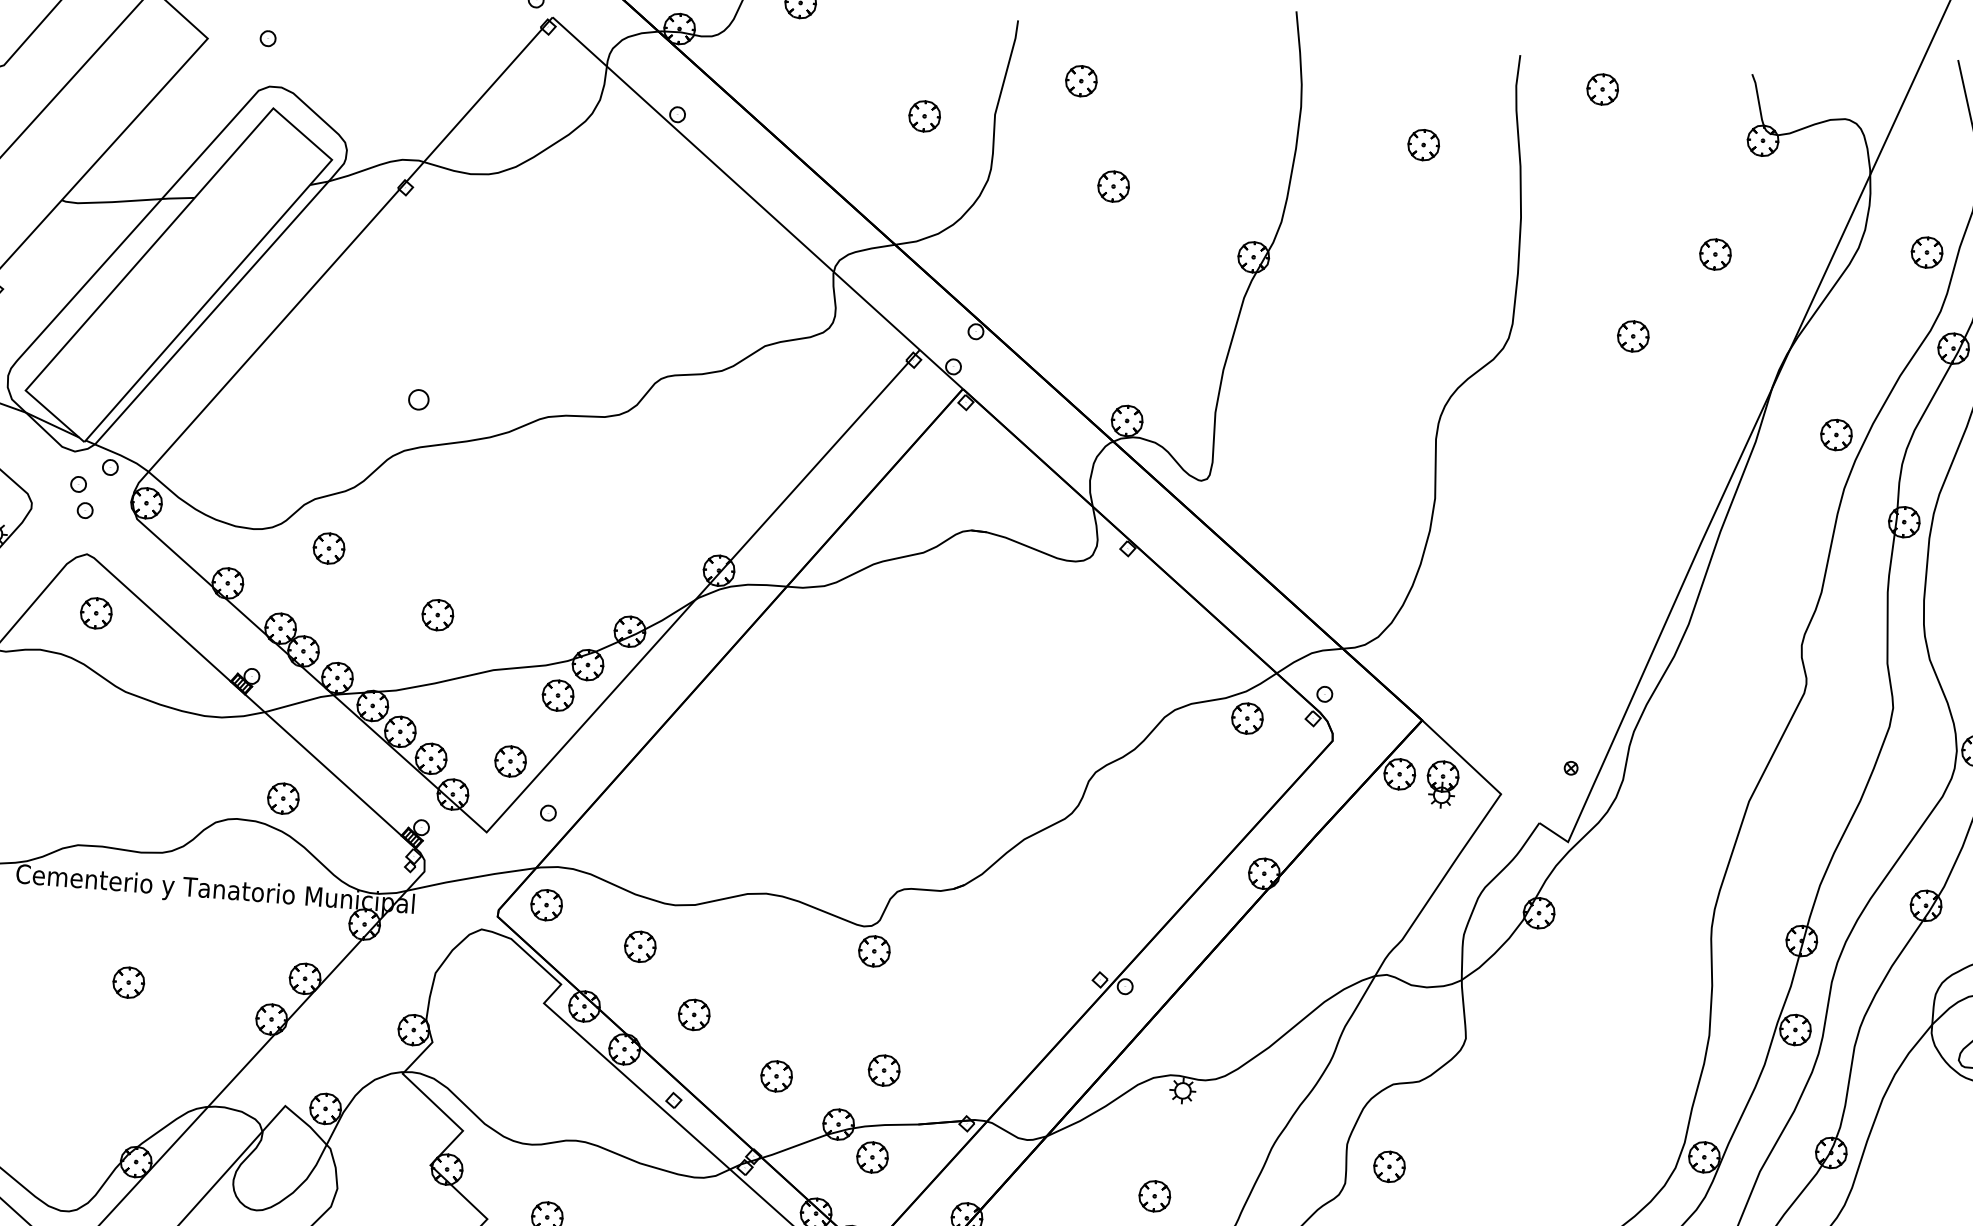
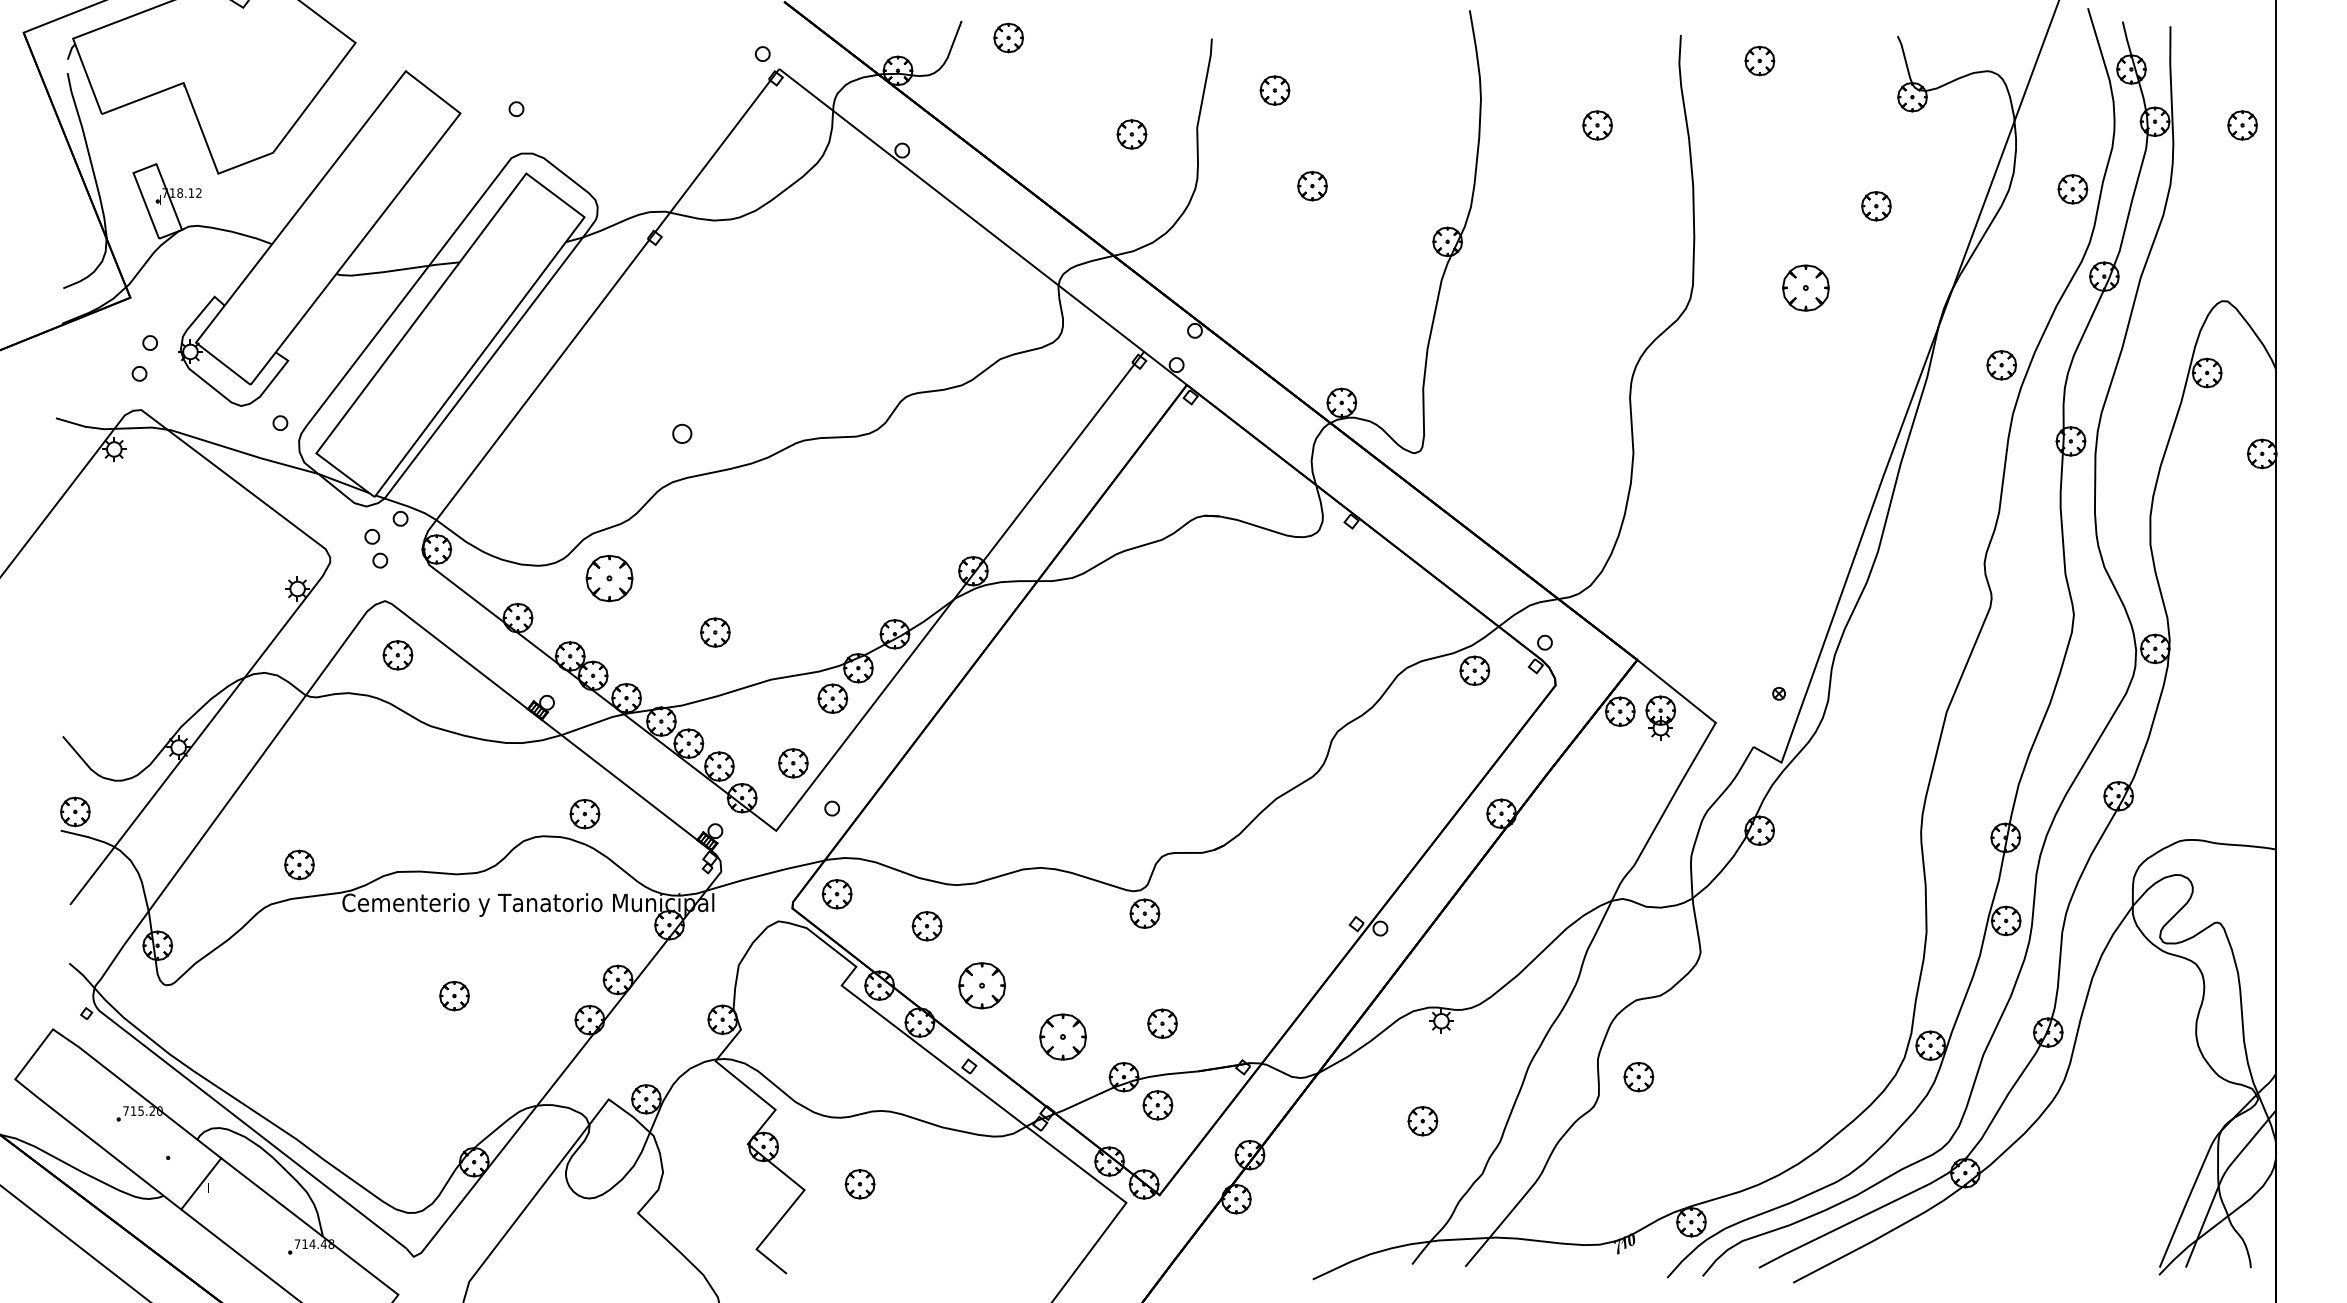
part: (1632, 336) -> (1805, 288), size x1.6
part: (329, 548) -> (609, 578), size x1.6
part: (693, 1014) -> (981, 985), size x1.6
part: (776, 1075) -> (1062, 1036), size x1.6

